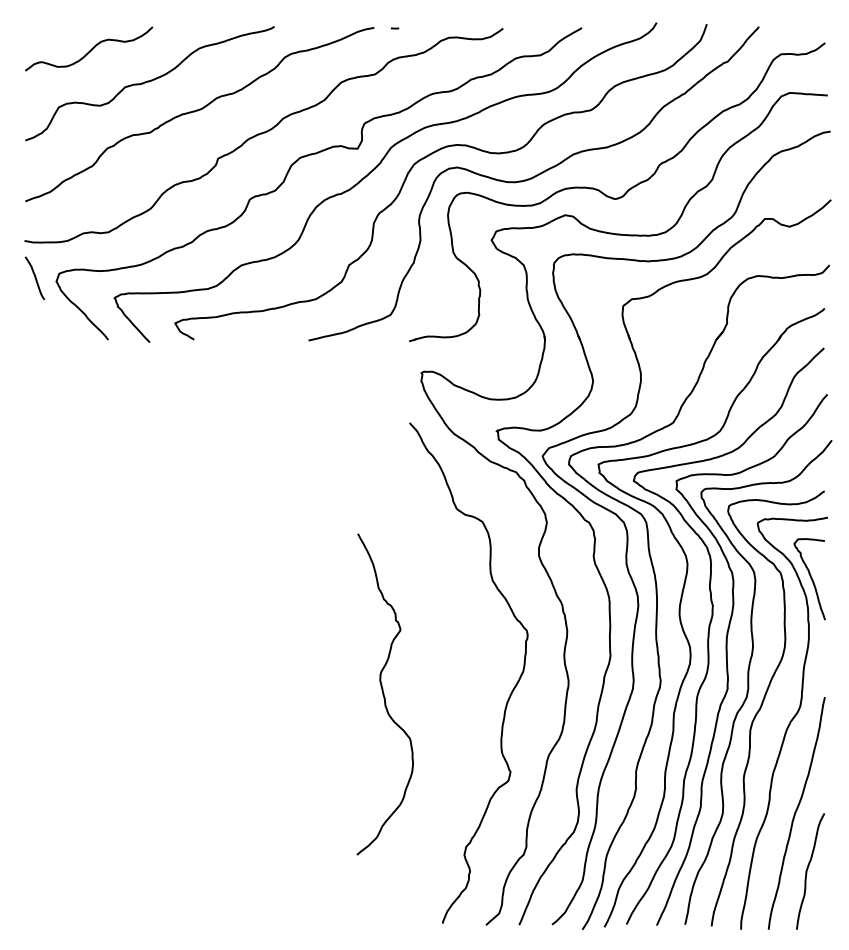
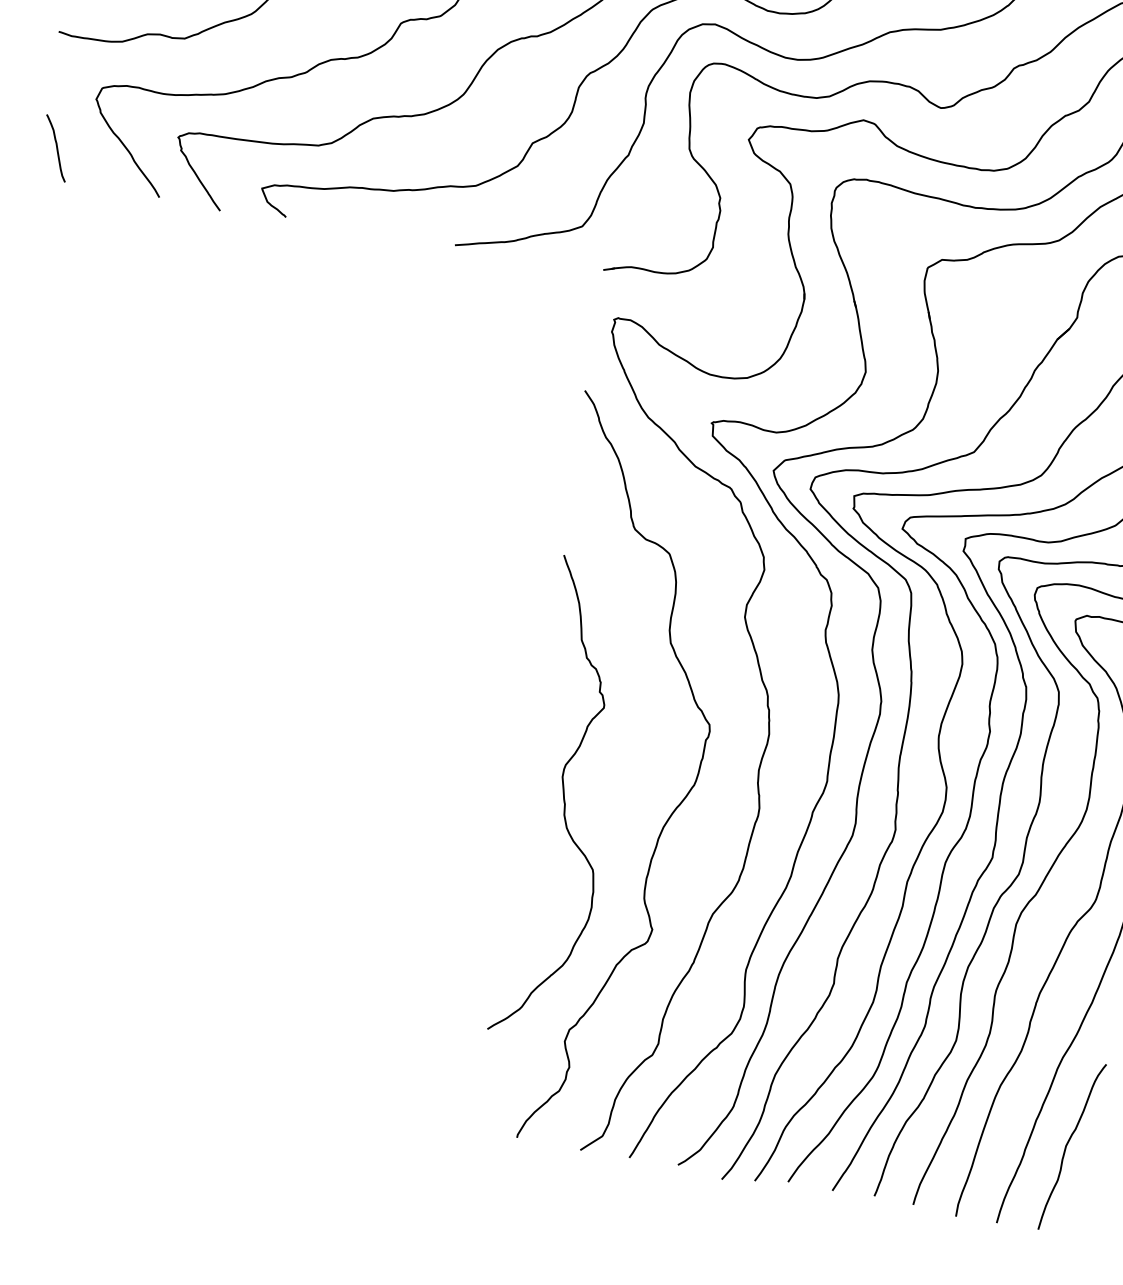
curve: (34, 278) -> (55, 148), moved
curve: (384, 694) -> (565, 798), moved

